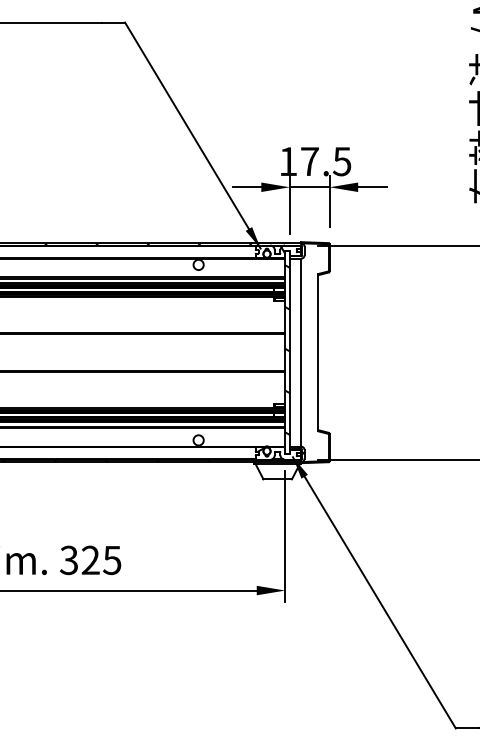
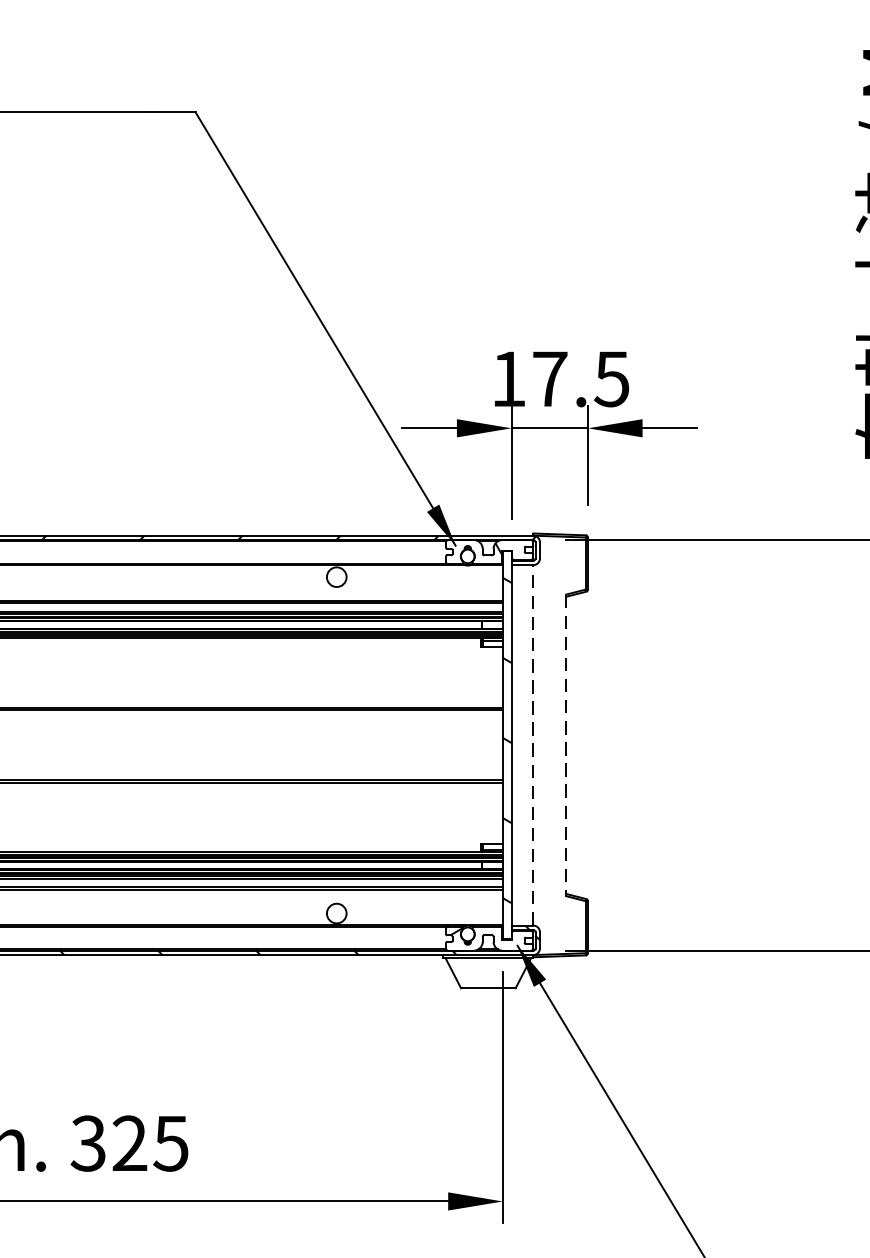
line: (301, 352) -> (533, 745), solid -> dashed
line: (318, 352) -> (566, 745), solid -> dashed

